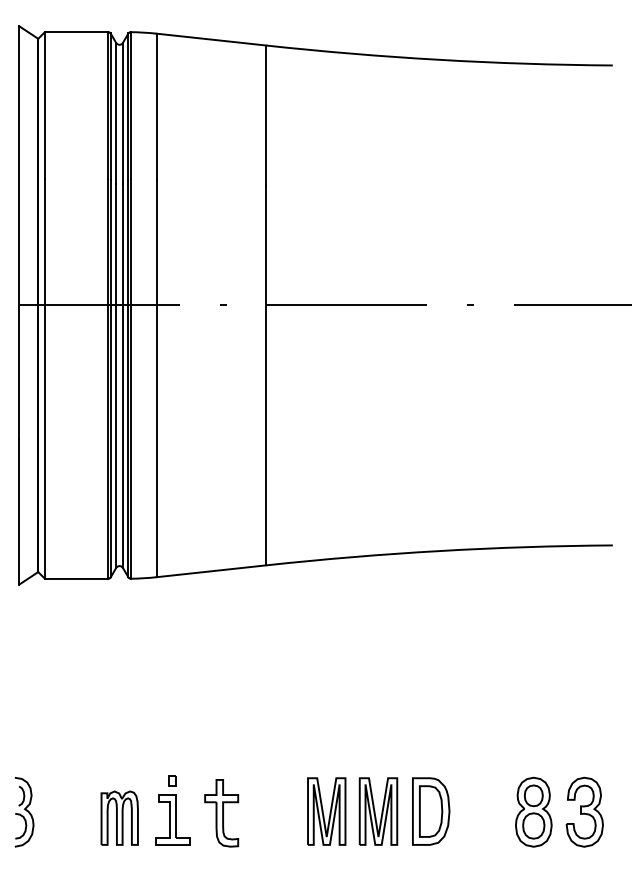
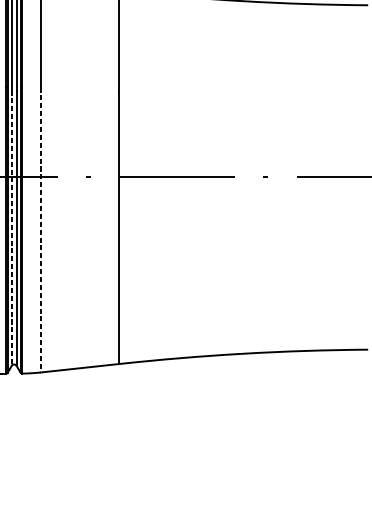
line: (116, 376) -> (11, 228), solid -> dashed
line: (156, 378) -> (40, 229), solid -> dashed

